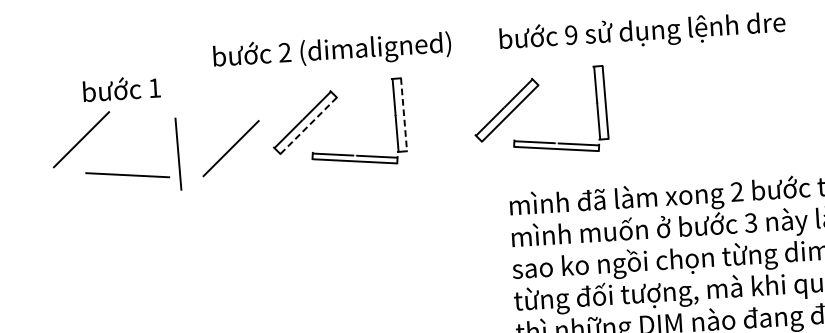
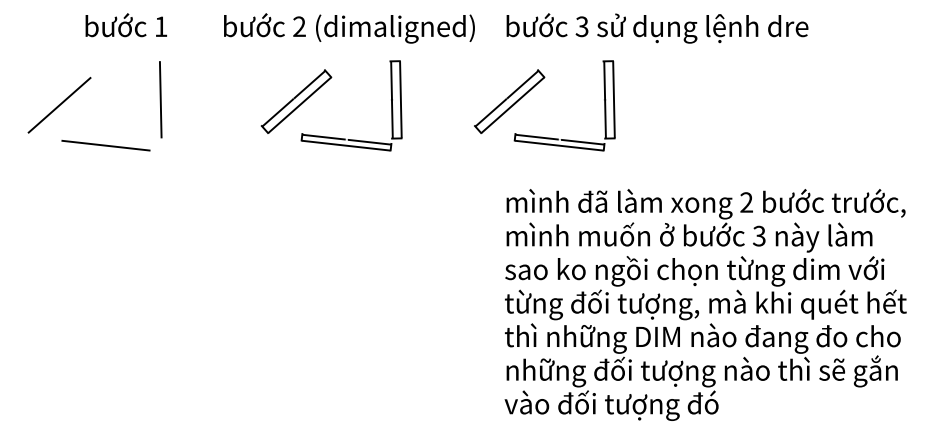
text: (570, 34) -> (581, 26), 9 -> 3
text: (332, 51) -> (349, 28), moved
text: (121, 89) -> (125, 25), moved
line: (403, 114) -> (400, 99), dashed -> solid
line: (308, 126) -> (299, 105), dashed -> solid
line: (231, 148) -> (216, 124), removed
line: (178, 153) -> (160, 99), moved

